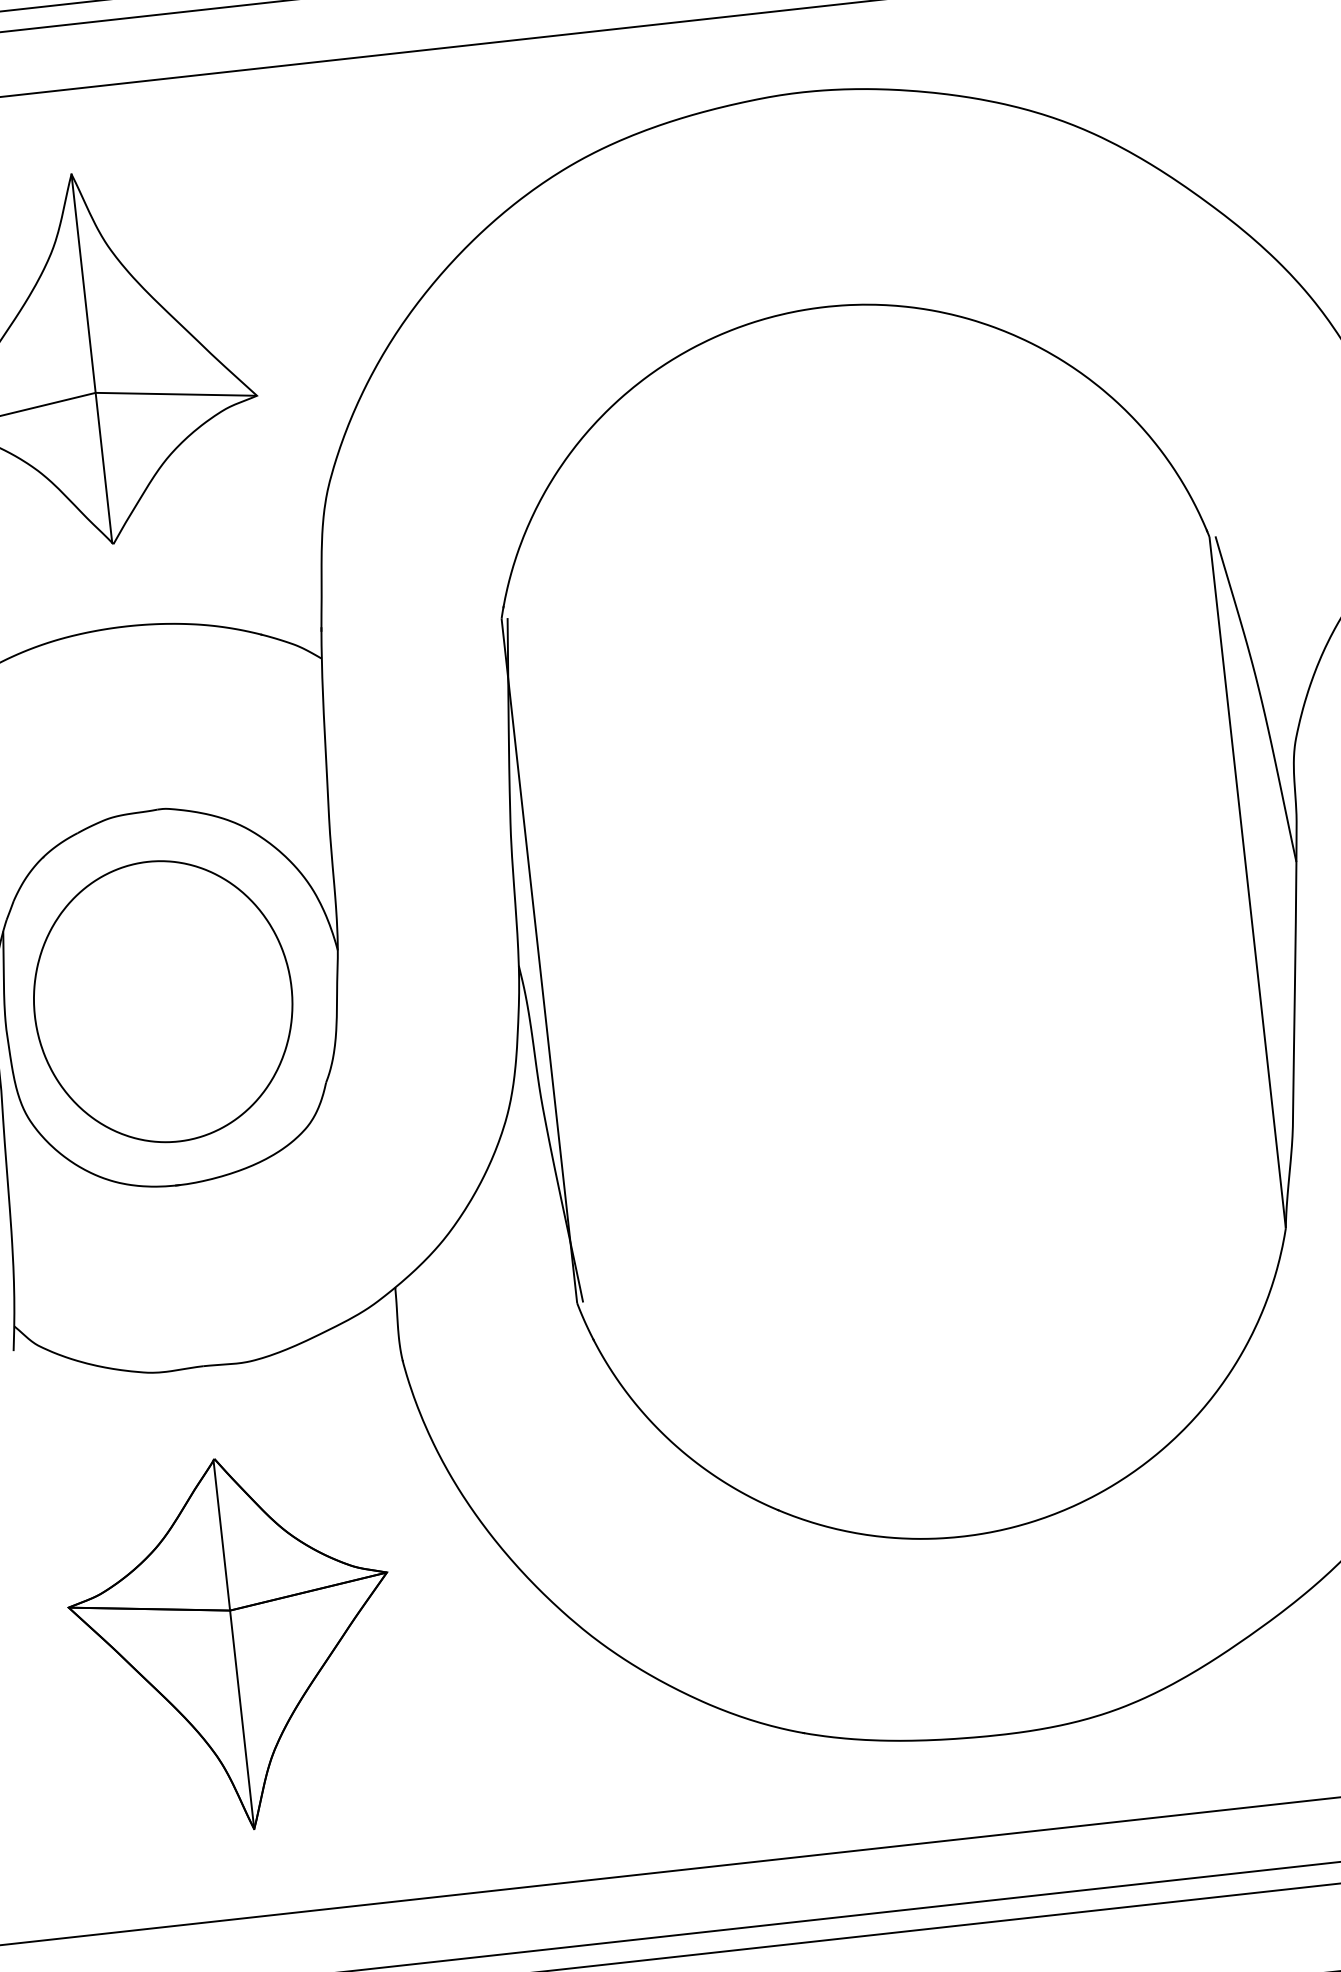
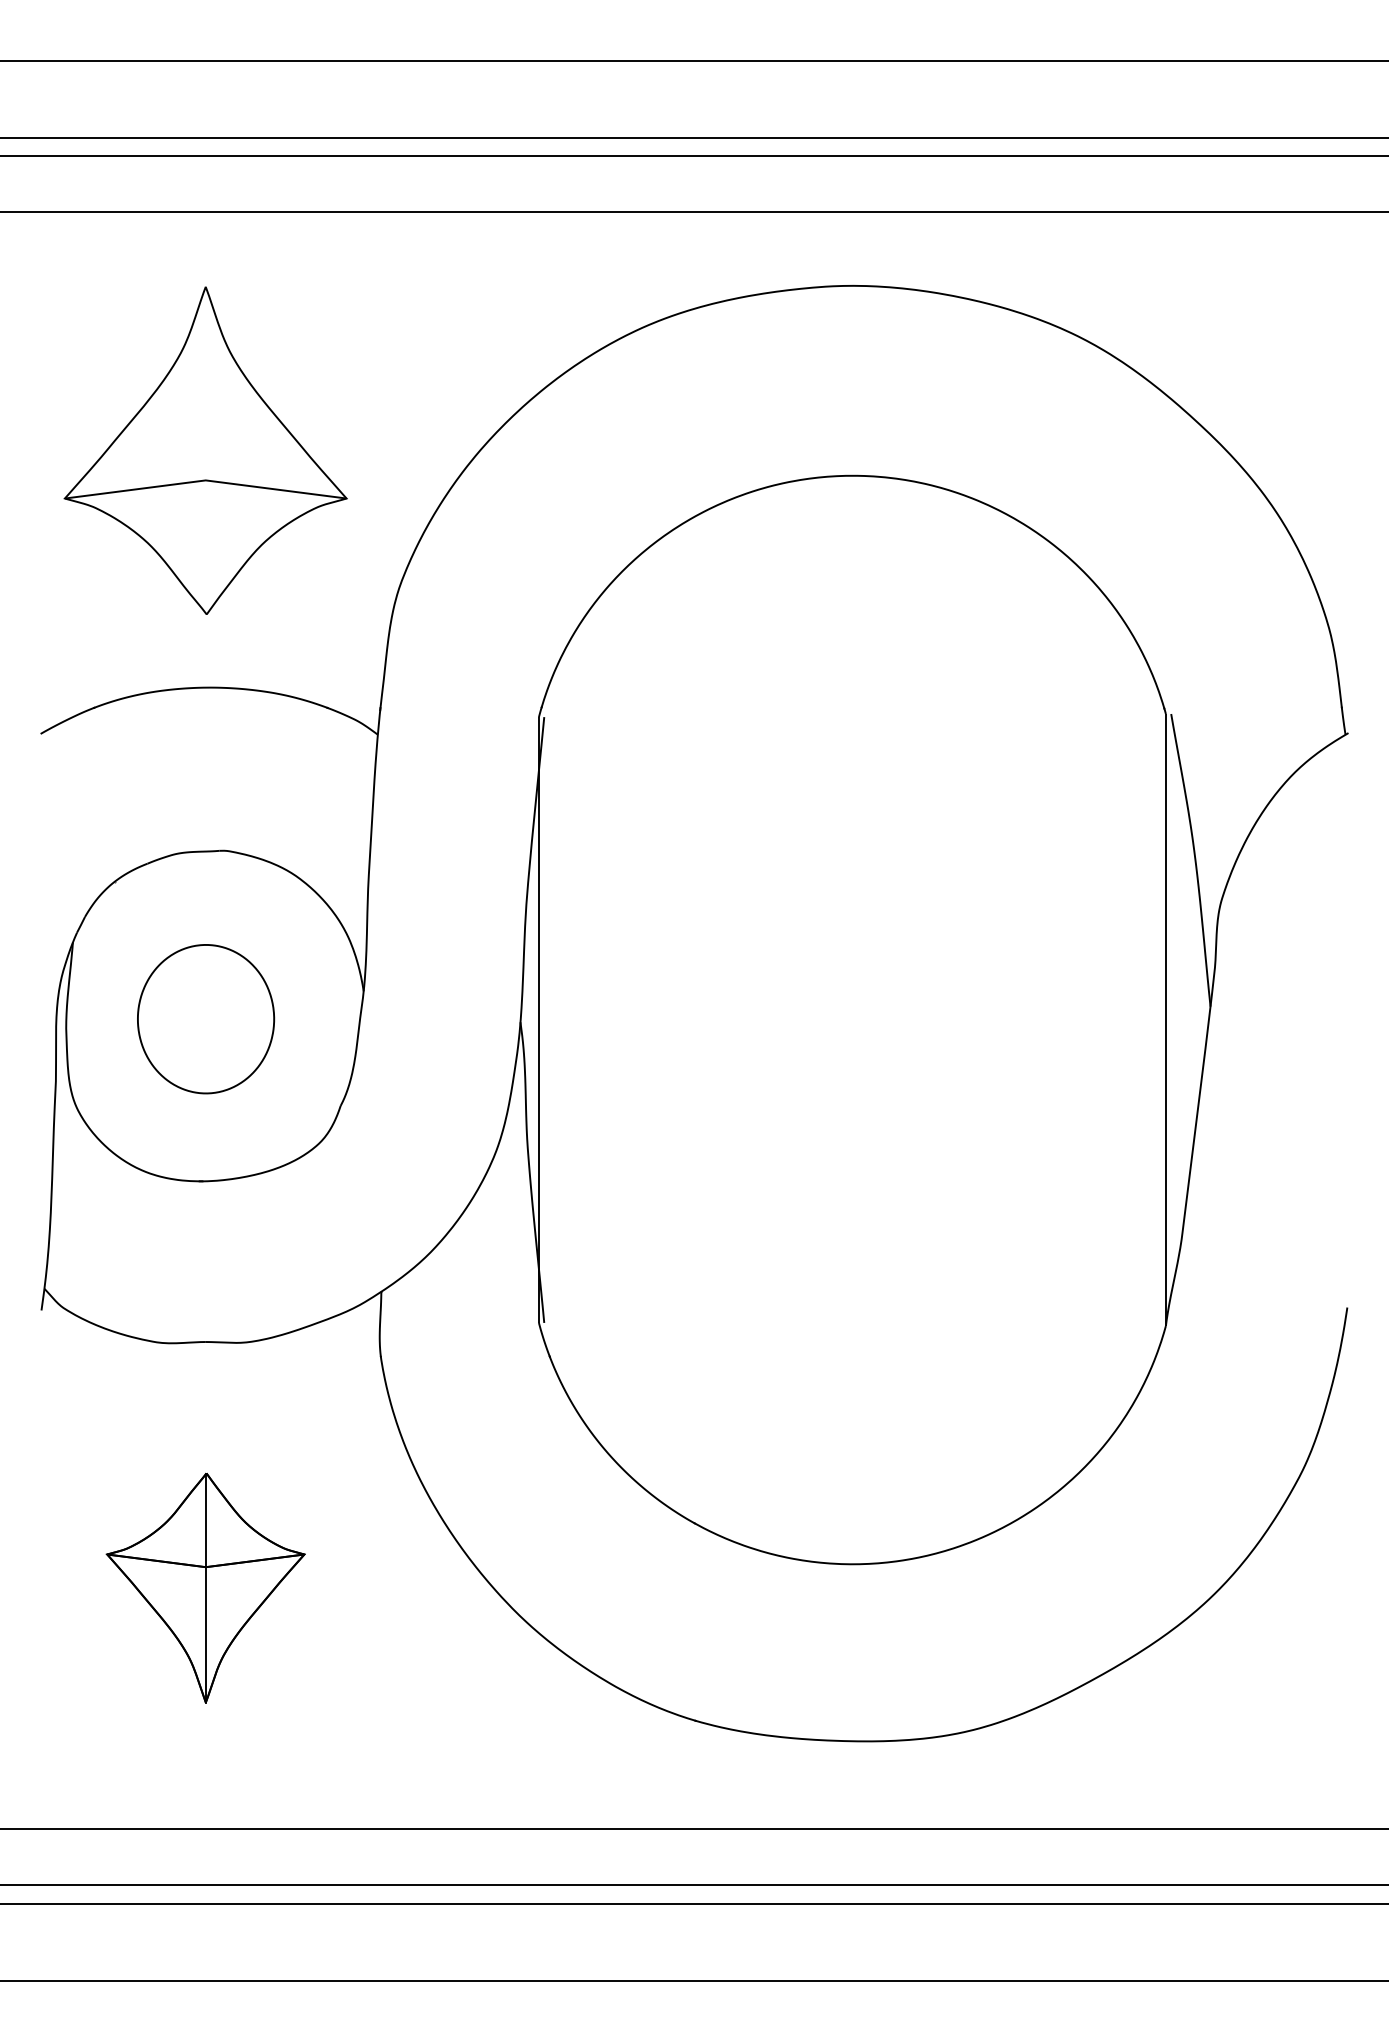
line: (91, 357) -> (205, 449), removed
part: (162, 1000) -> (205, 1018), size x0.6
part: (233, 1643) -> (205, 1587), size x0.7

